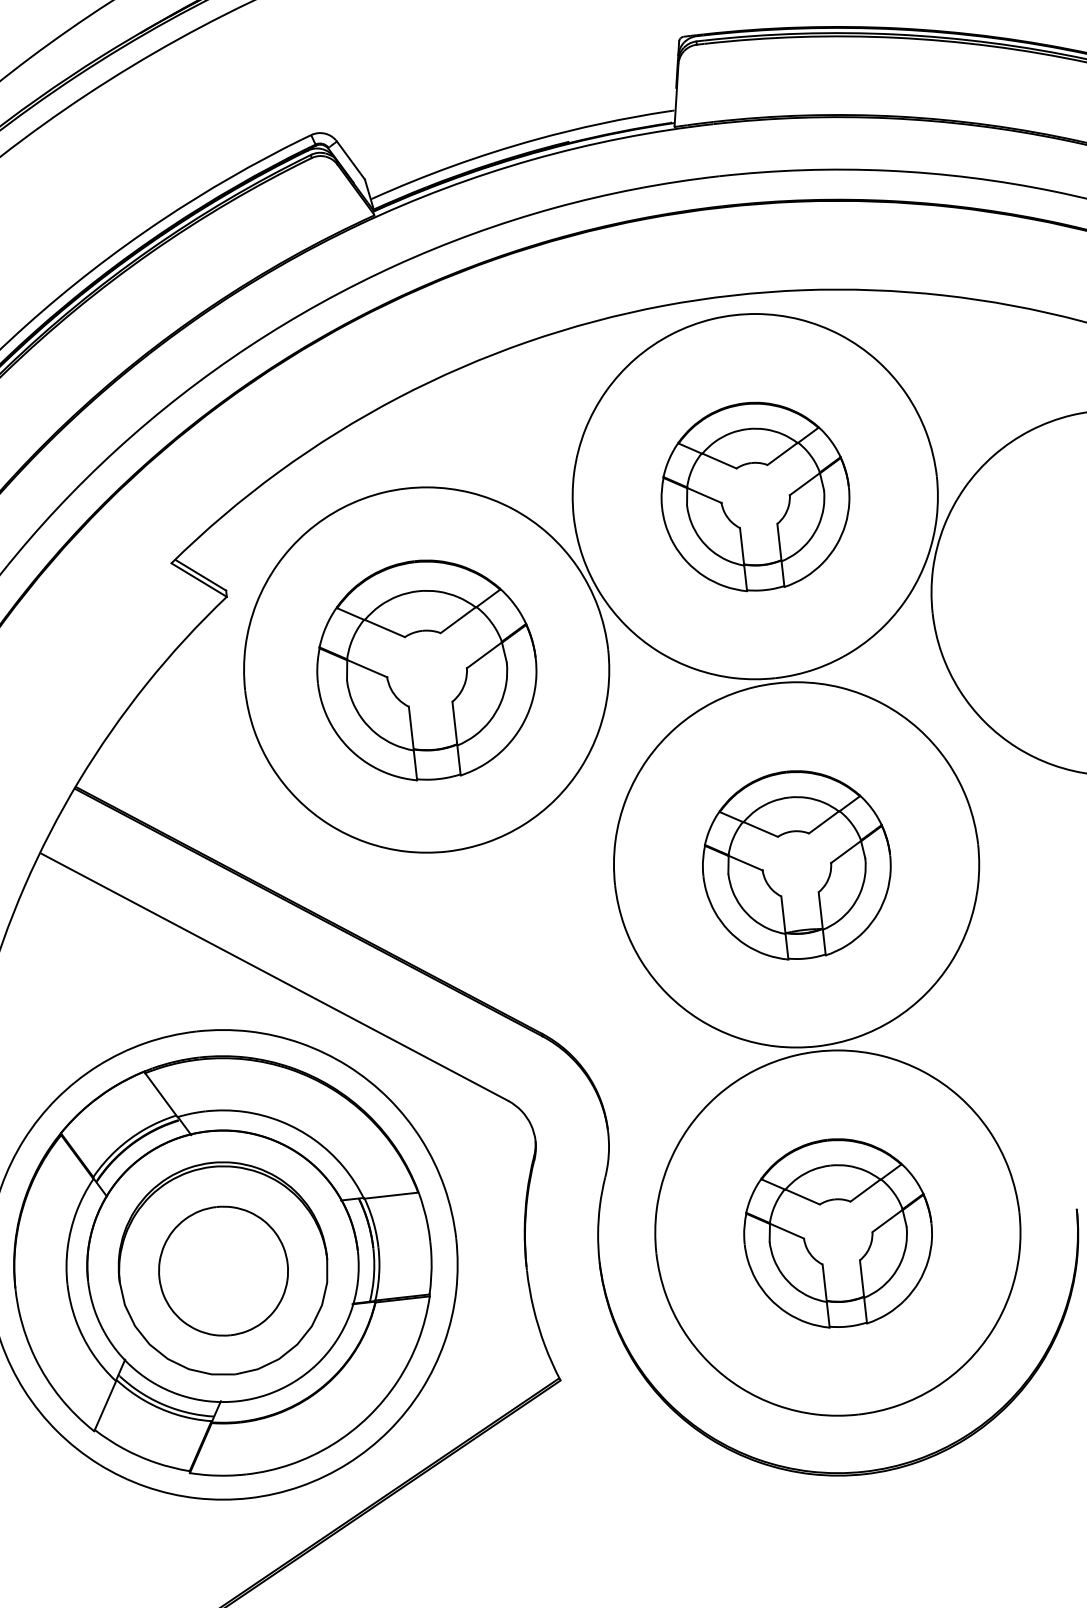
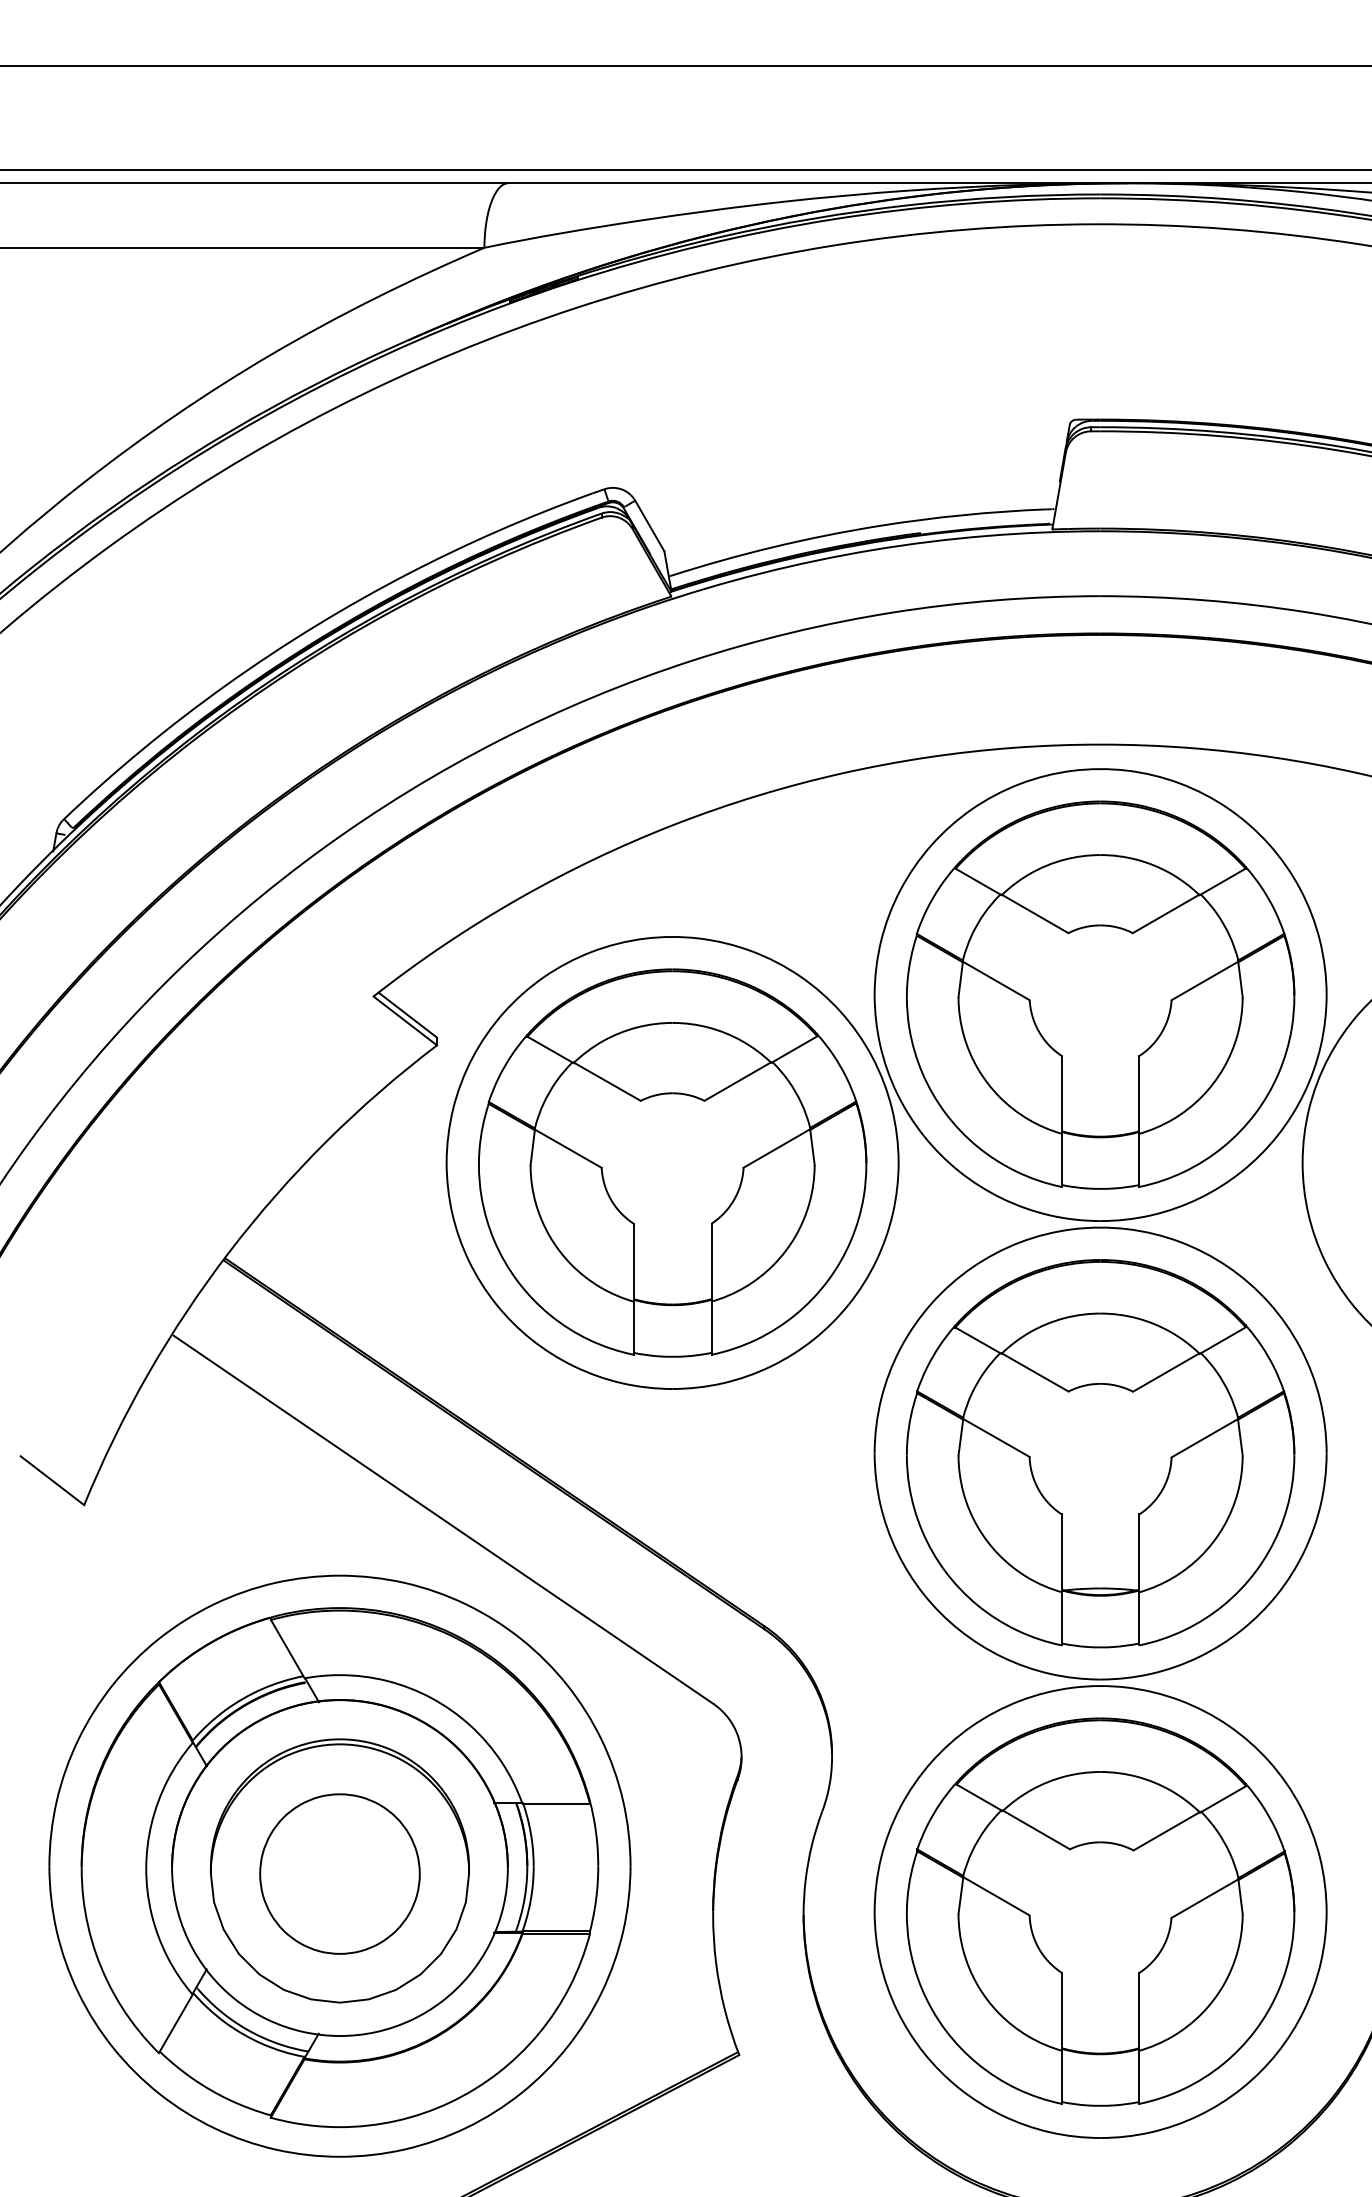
part: (755, 496) -> (1100, 994), size x1.67
part: (426, 669) -> (672, 1162), size x1.43
part: (796, 864) -> (1100, 1453), size x1.67
part: (837, 1232) -> (1100, 1911), size x1.67

